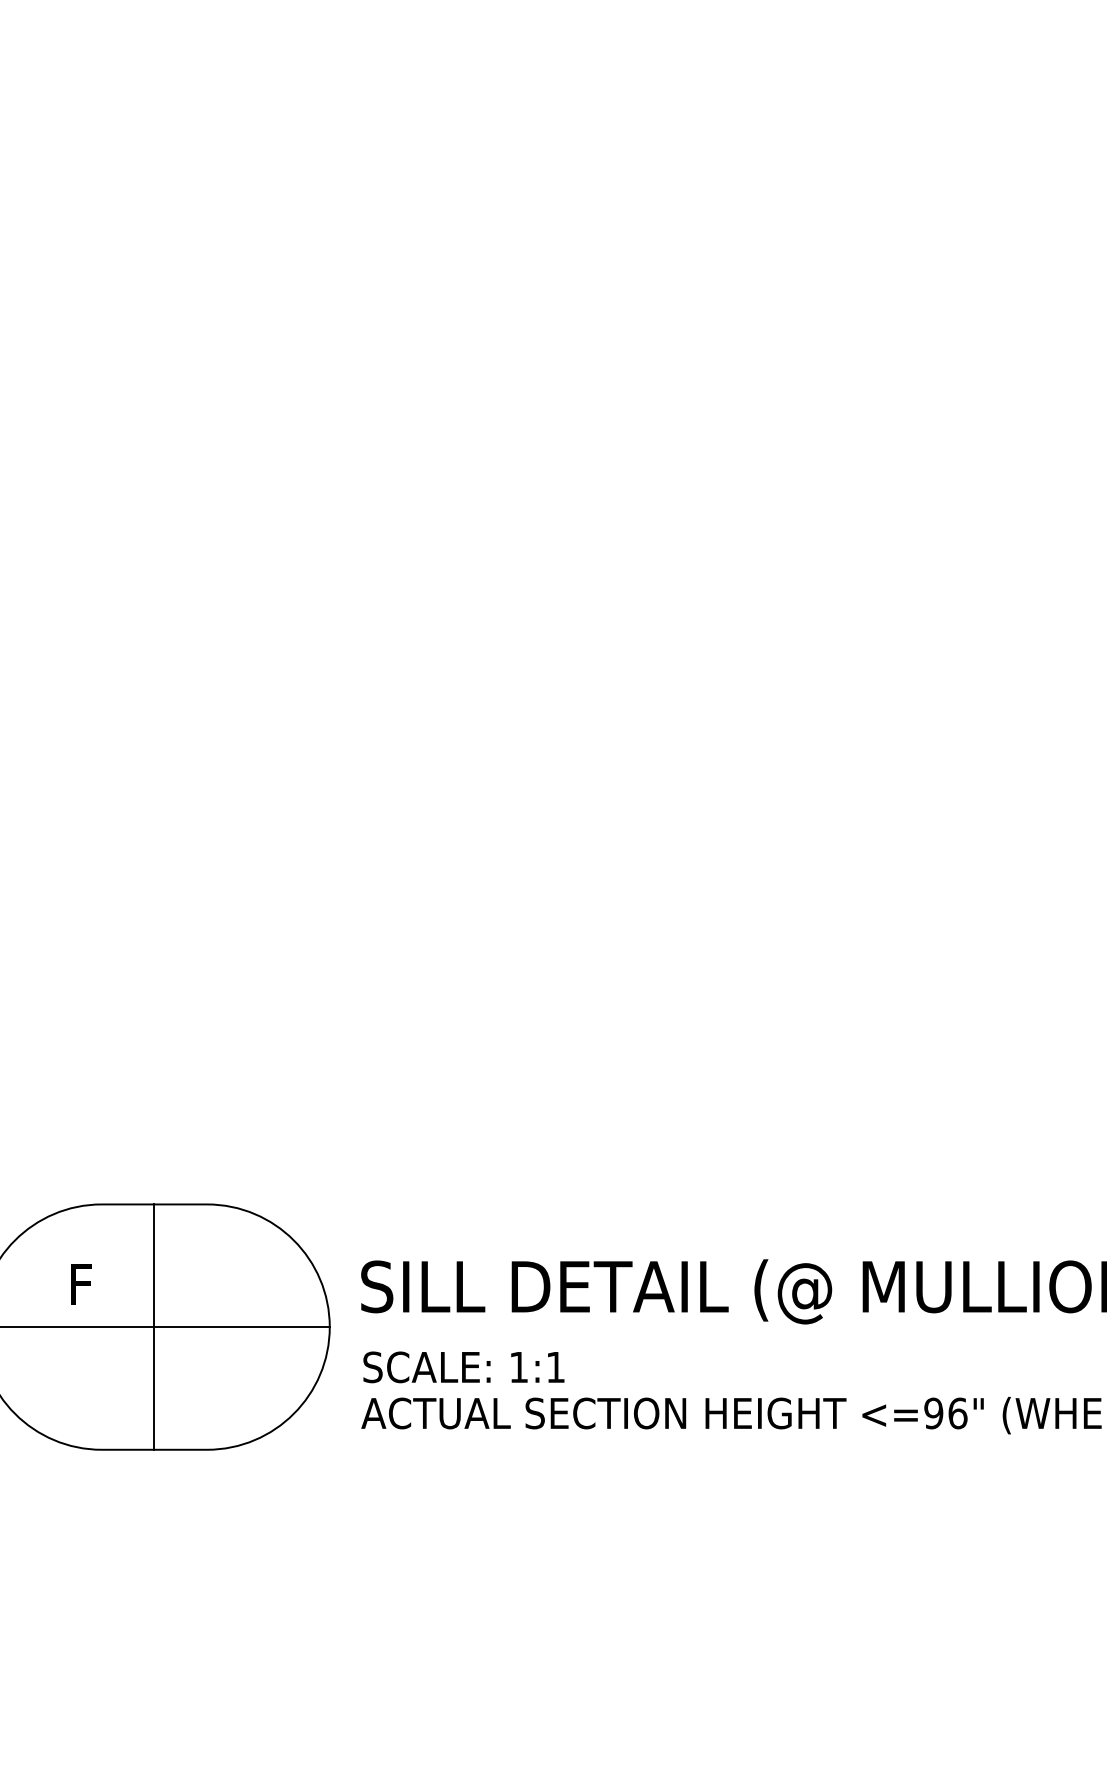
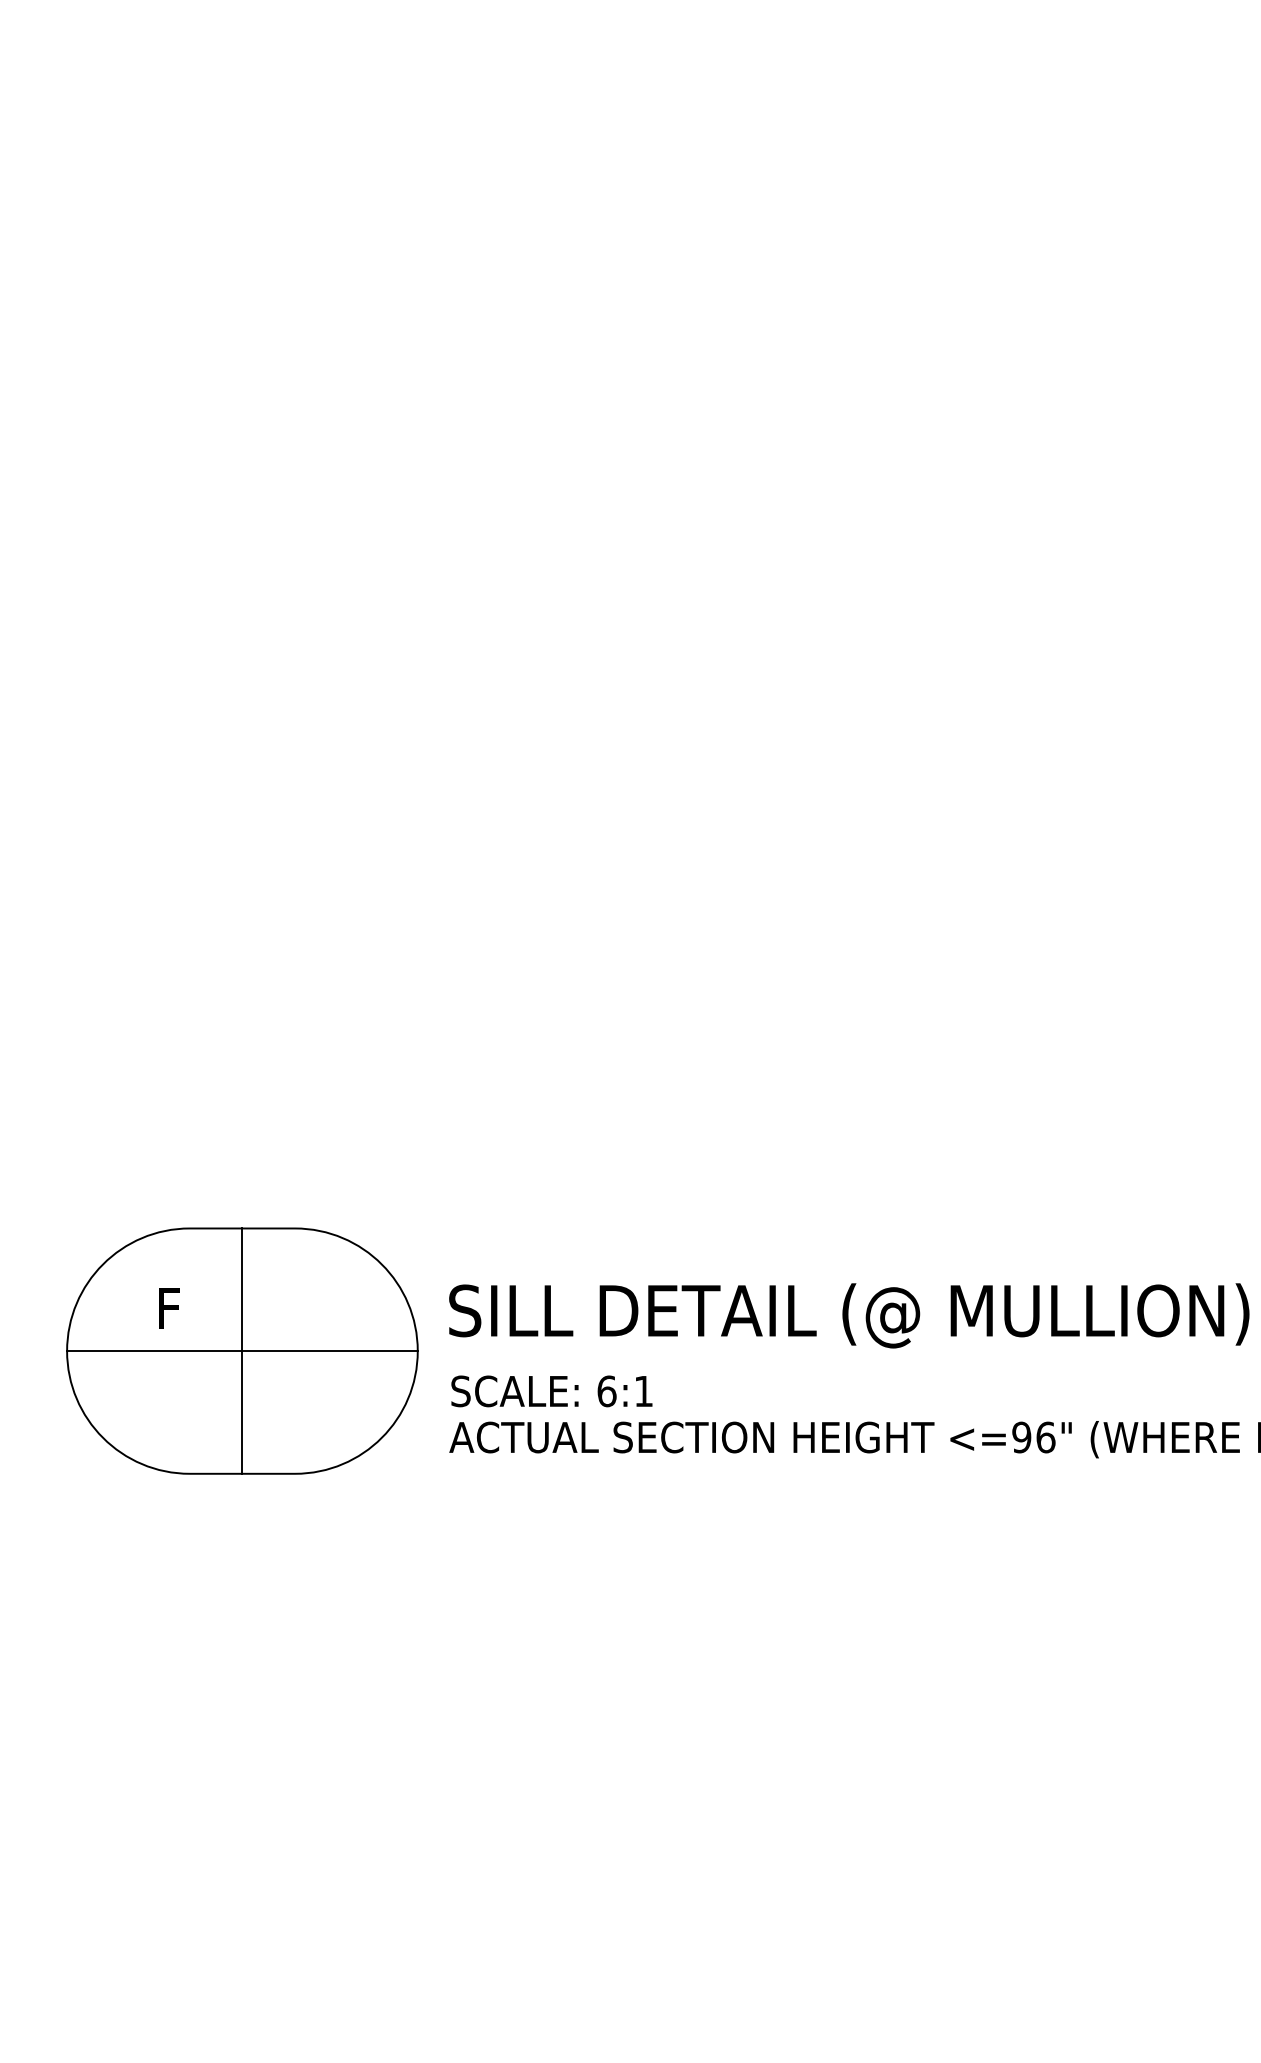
text: (518, 1367) -> (606, 1391), 1:1 -> 6:1

